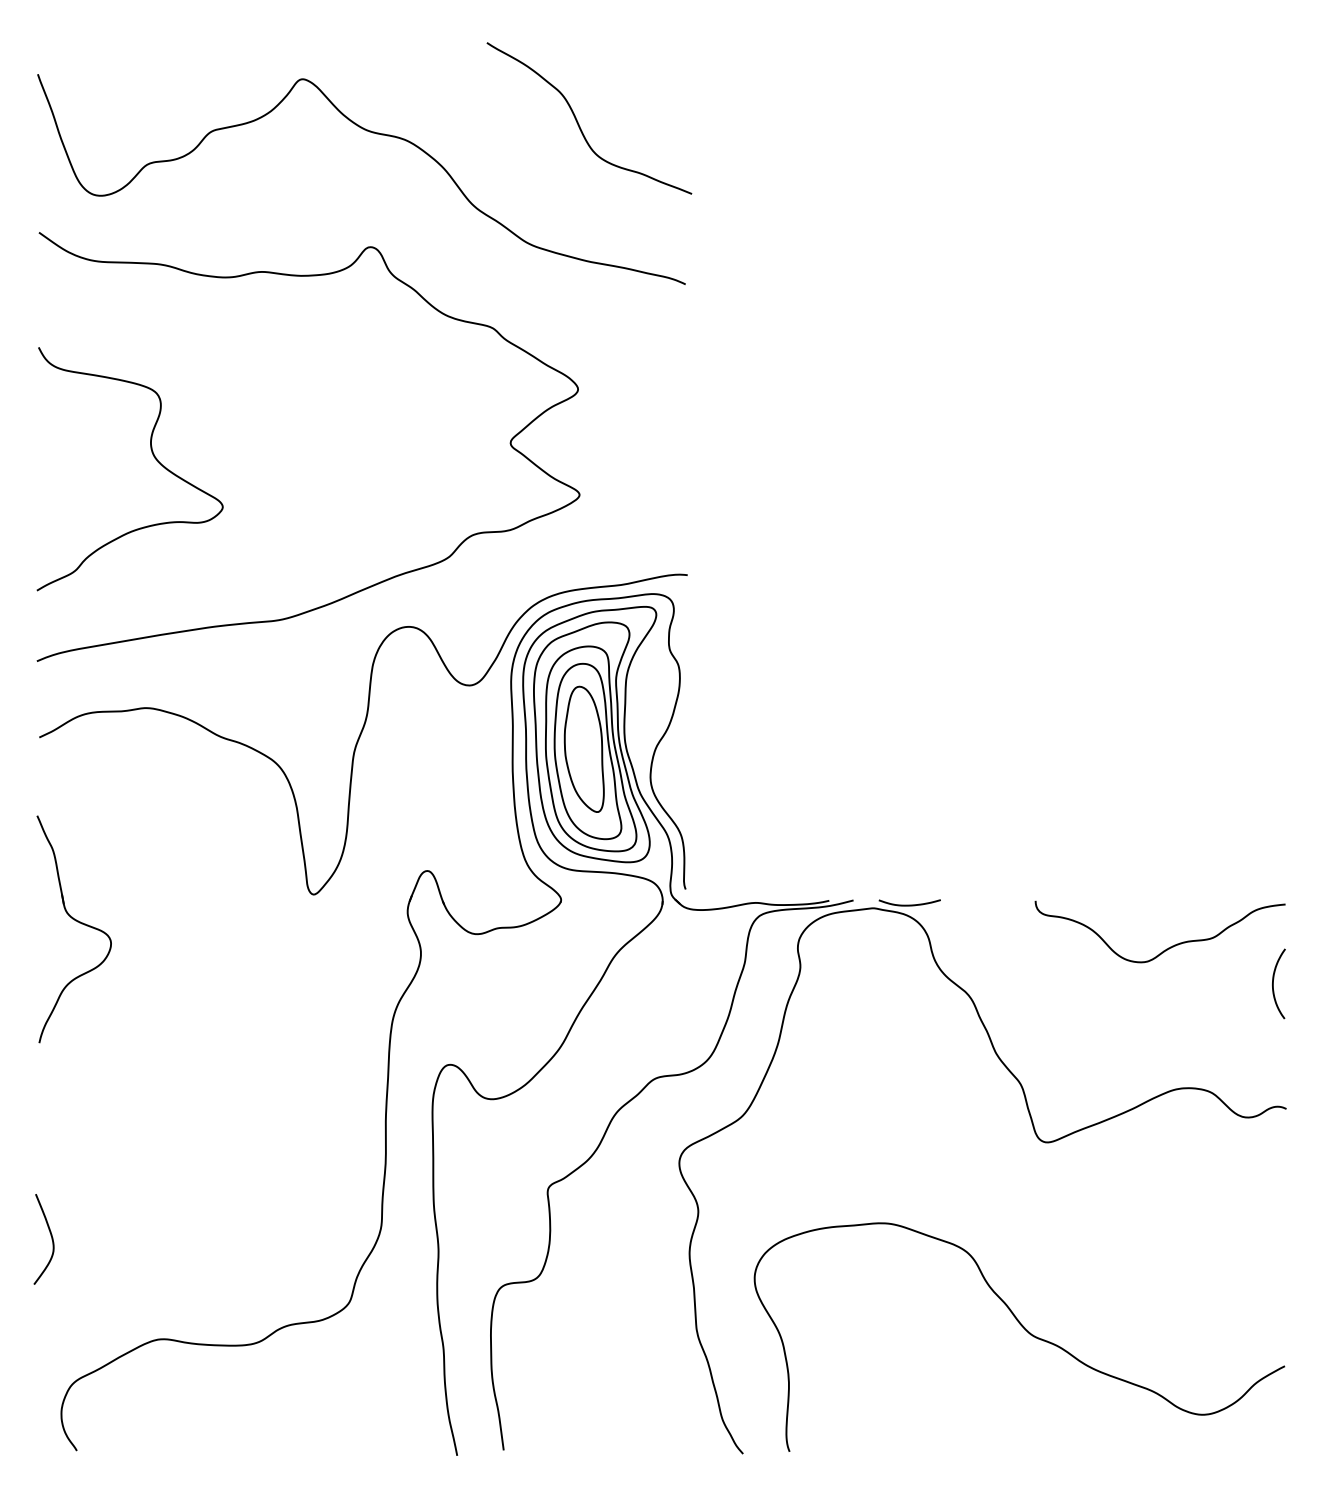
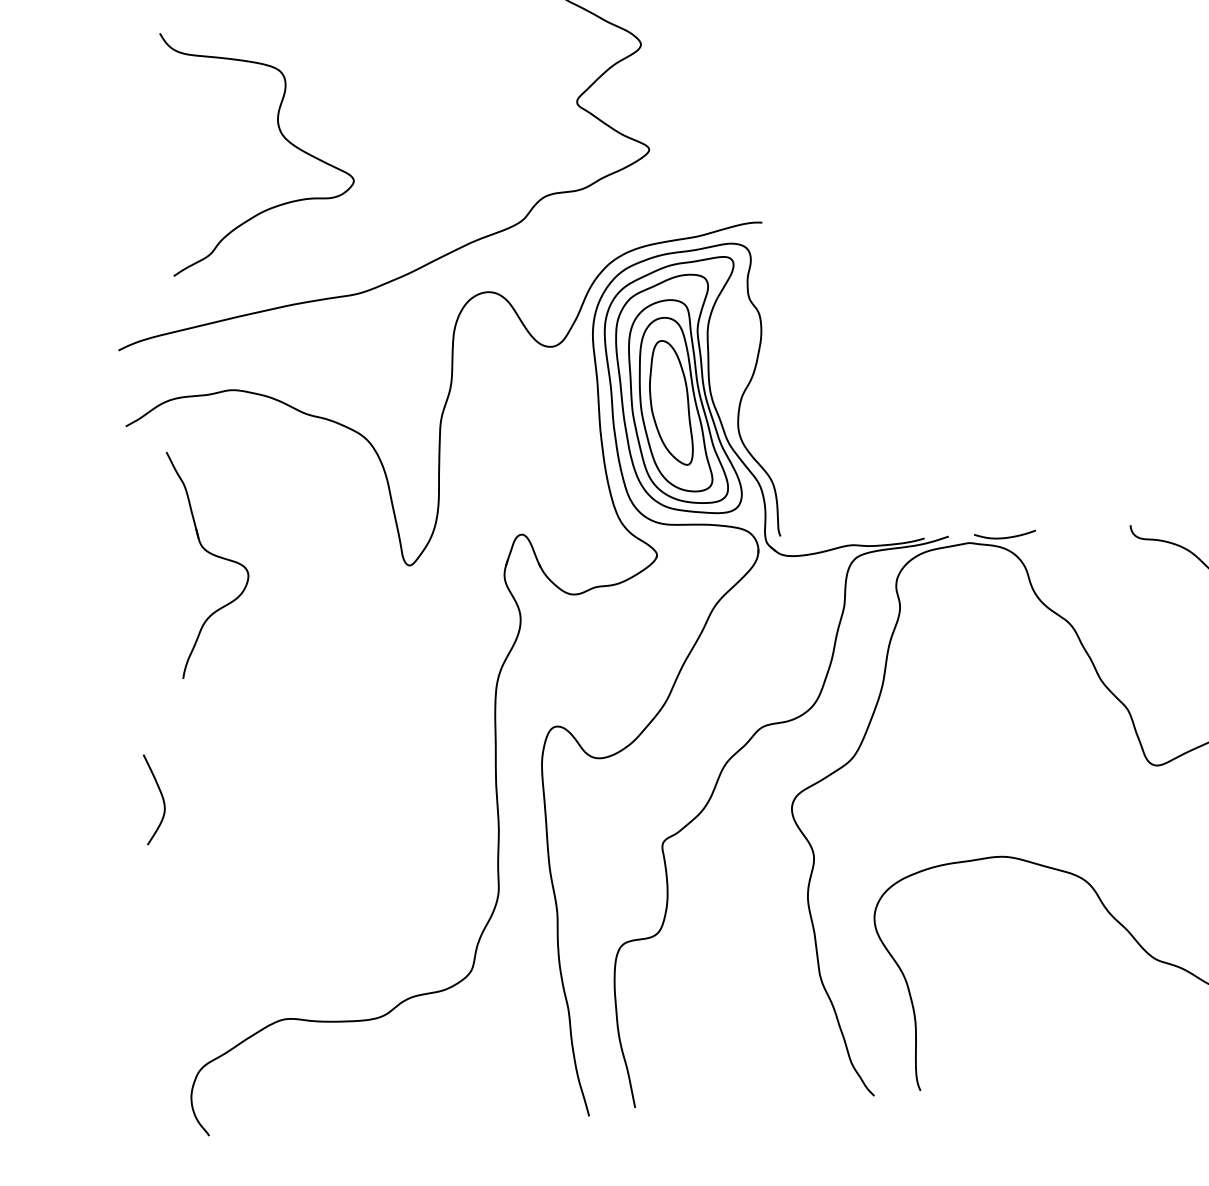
curve: (153, 456) -> (281, 134), moved
part: (77, 922) -> (213, 556), moved
curve: (51, 1239) -> (162, 798), moved

